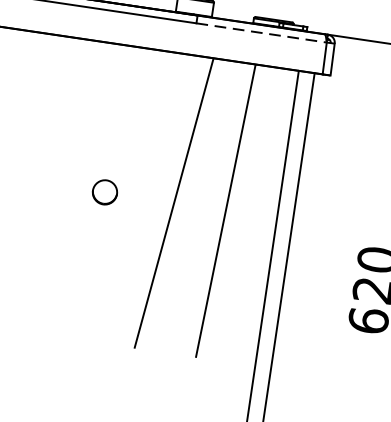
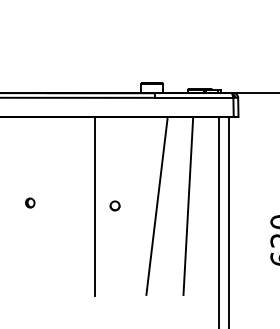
line: (262, 32) -> (194, 97), dashed -> solid
line: (70, 188) -> (94, 206), added
part: (103, 191) -> (114, 205), size x0.62

